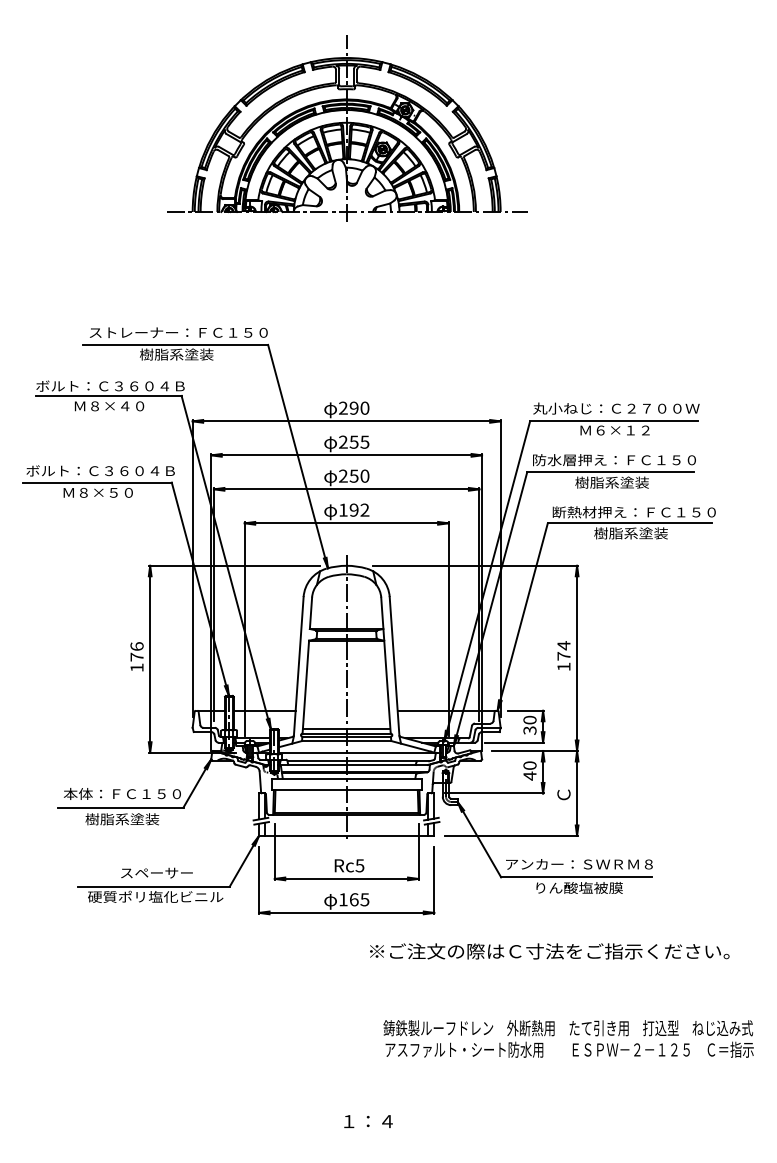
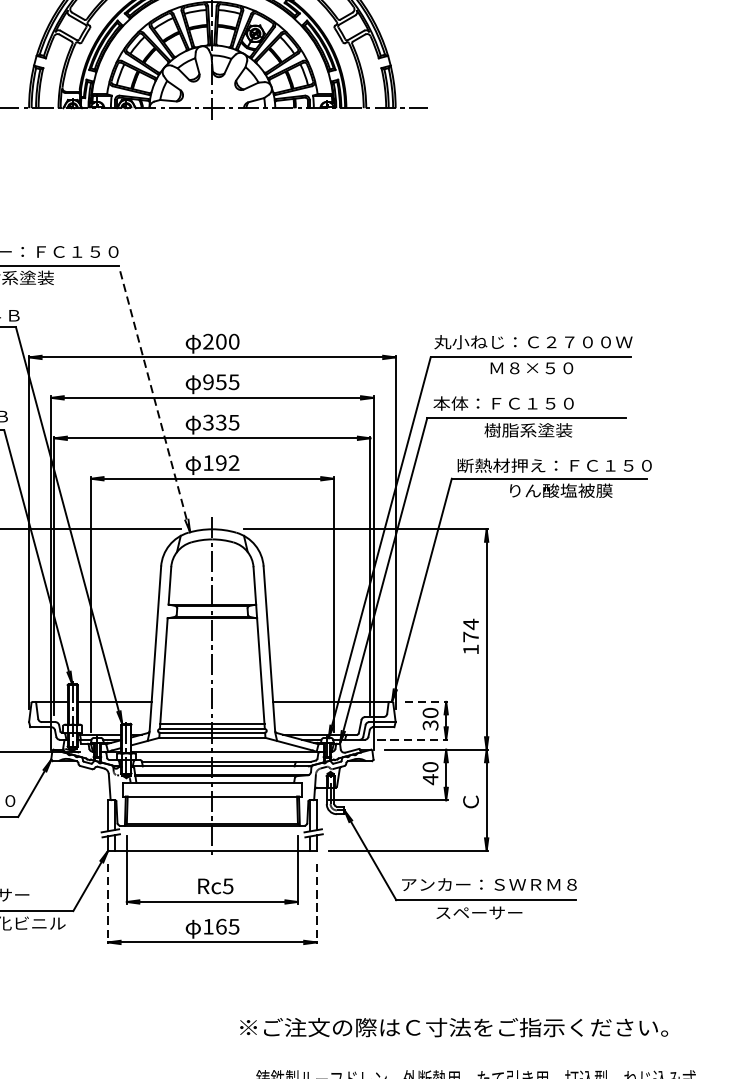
text: (353, 407) -> (220, 340), 290 -> 200
text: (622, 430) -> (540, 368), Ｍ６×１２ -> Ｍ８×５０
text: (343, 442) -> (208, 382), 255 -> 955
line: (298, 456) -> (155, 399), solid -> dashed
text: (613, 460) -> (529, 403), 防水層押え：ＦＣ１５０ -> 本体：ＦＣ１５０
text: (354, 475) -> (221, 421), 250 -> 335
text: (638, 533) -> (559, 490), 樹脂系塗装 -> りん酸塩被膜
line: (526, 710) -> (426, 701), solid -> dashed
line: (514, 742) -> (412, 739), solid -> dashed
line: (259, 880) -> (108, 903), solid -> dashed
line: (434, 880) -> (316, 903), solid -> dashed
text: (578, 887) -> (488, 912), りん酸塩被膜 -> スペーサー
text: (549, 951) -> (453, 1027), moved

